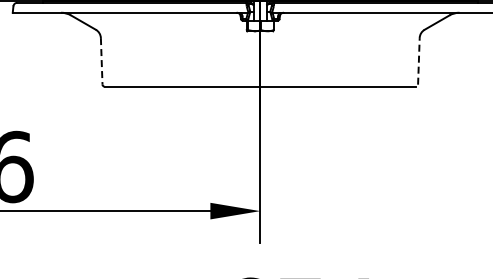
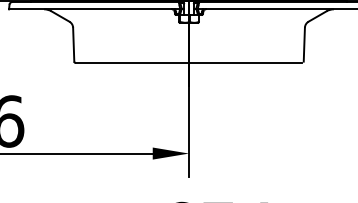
line: (418, 60) -> (304, 44), dashed -> solid
line: (101, 61) -> (73, 44), dashed -> solid

